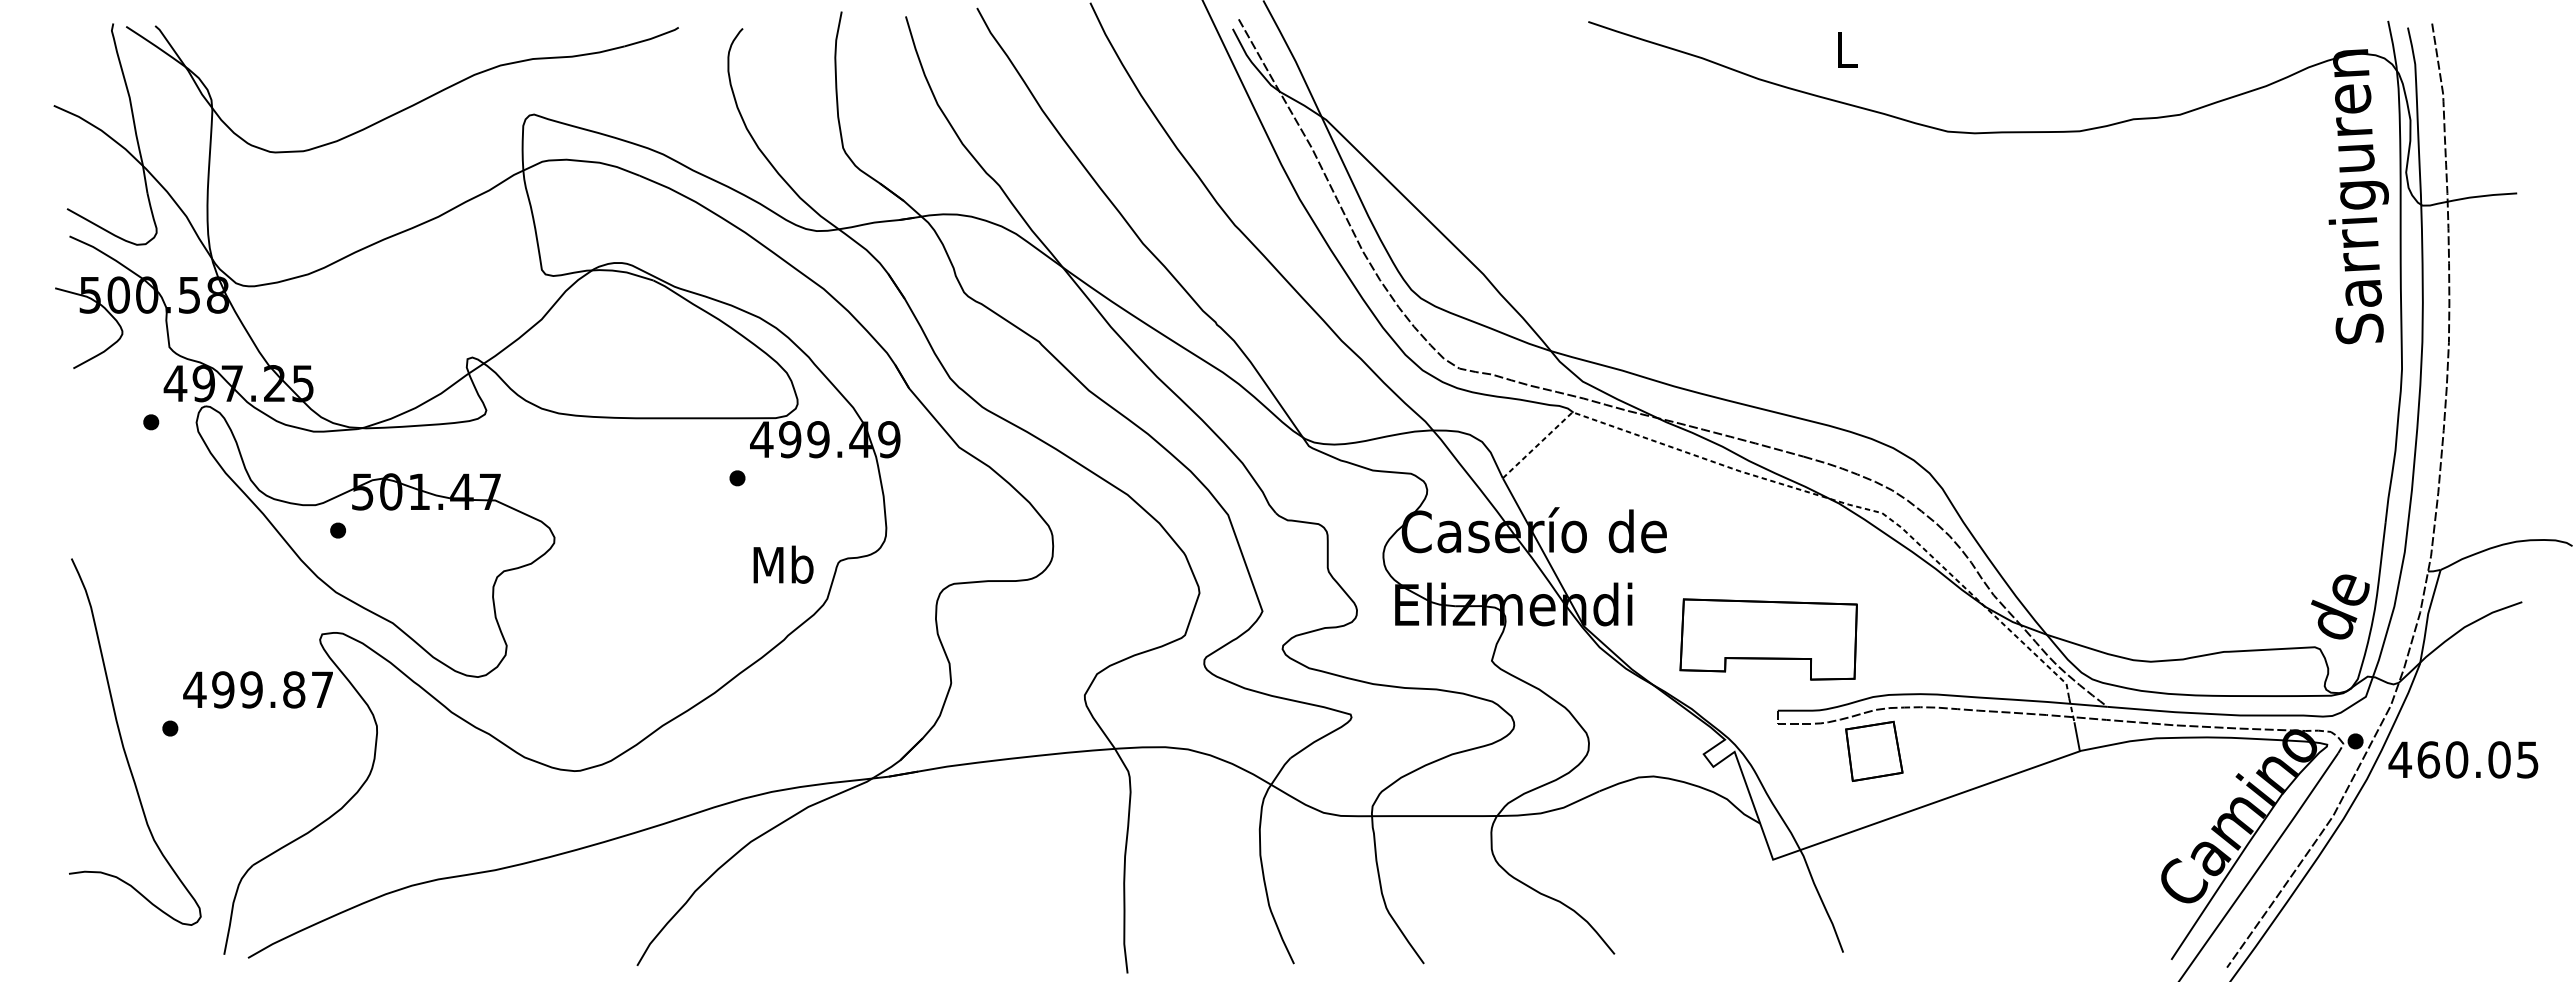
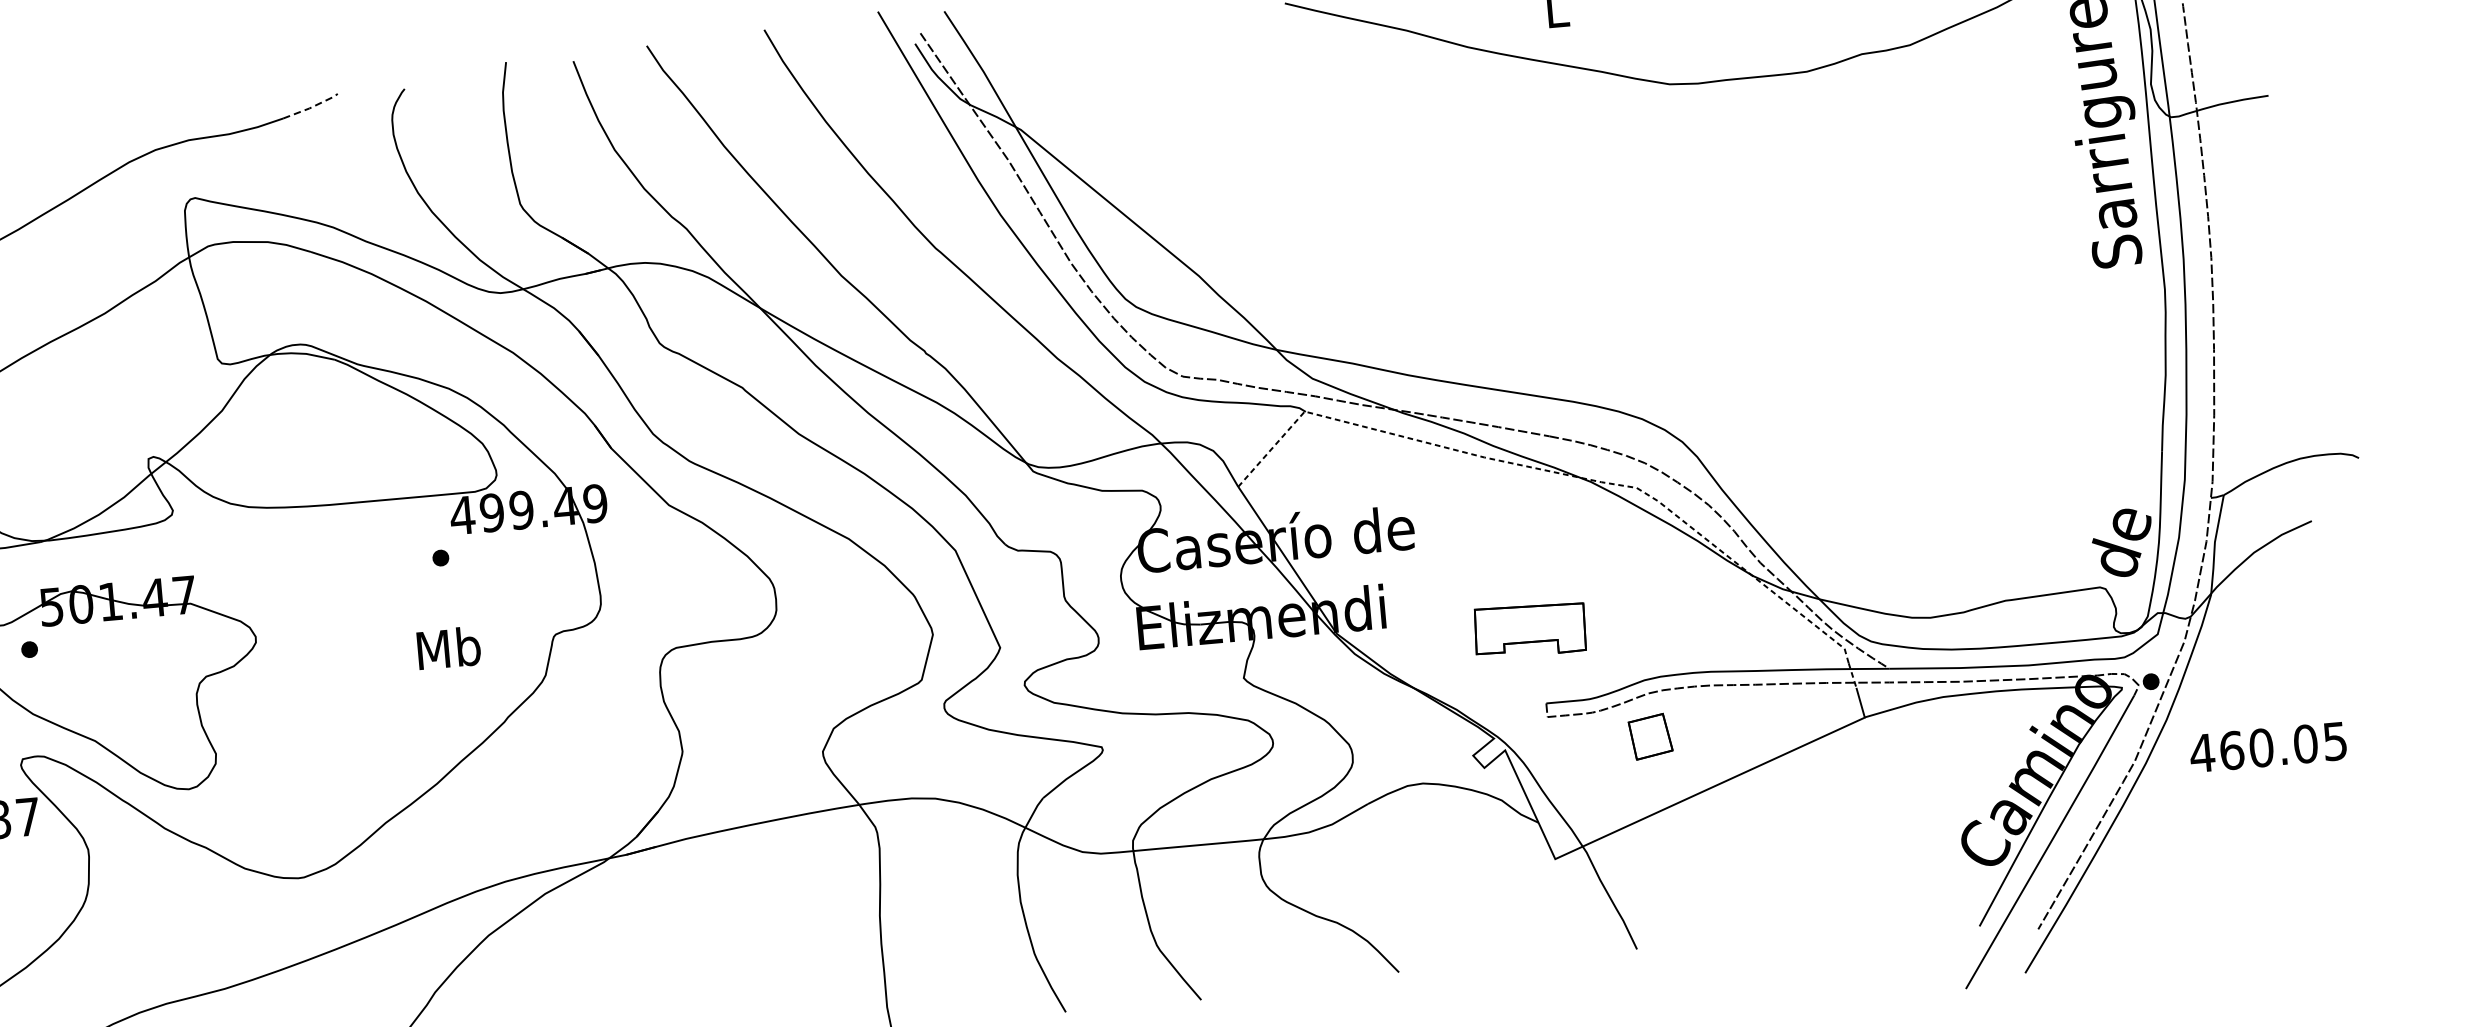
line: (652, 38) -> (311, 107), solid -> dashed
text: (783, 564) -> (448, 647), moved
part: (1768, 639) -> (1530, 630), size x0.6
part: (1874, 750) -> (1650, 735), size x0.7
text: (2463, 759) -> (2268, 746), moved

